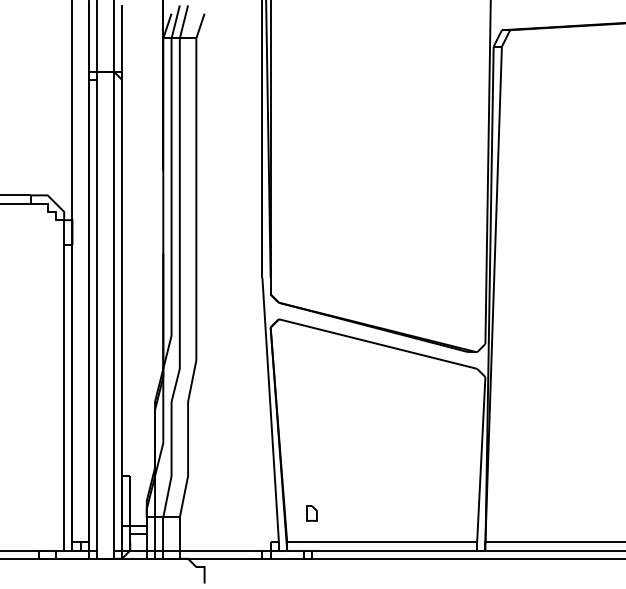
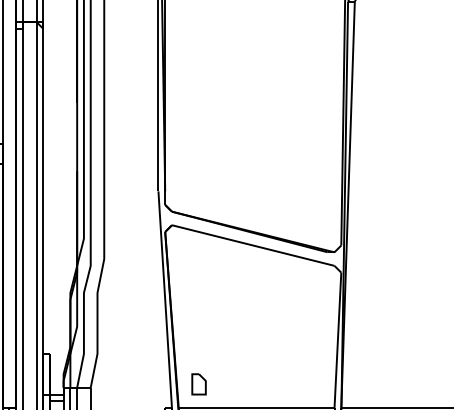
part: (311, 513) -> (198, 384), size x1.67

